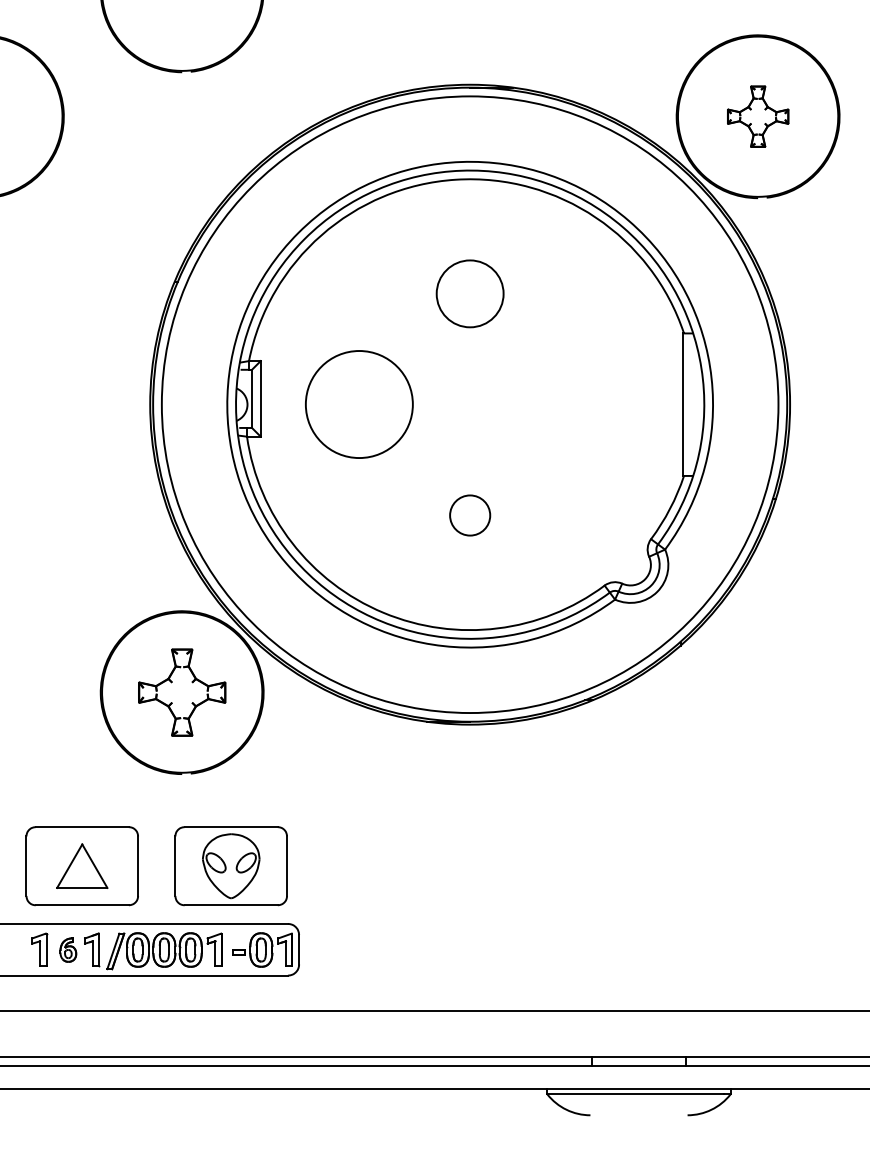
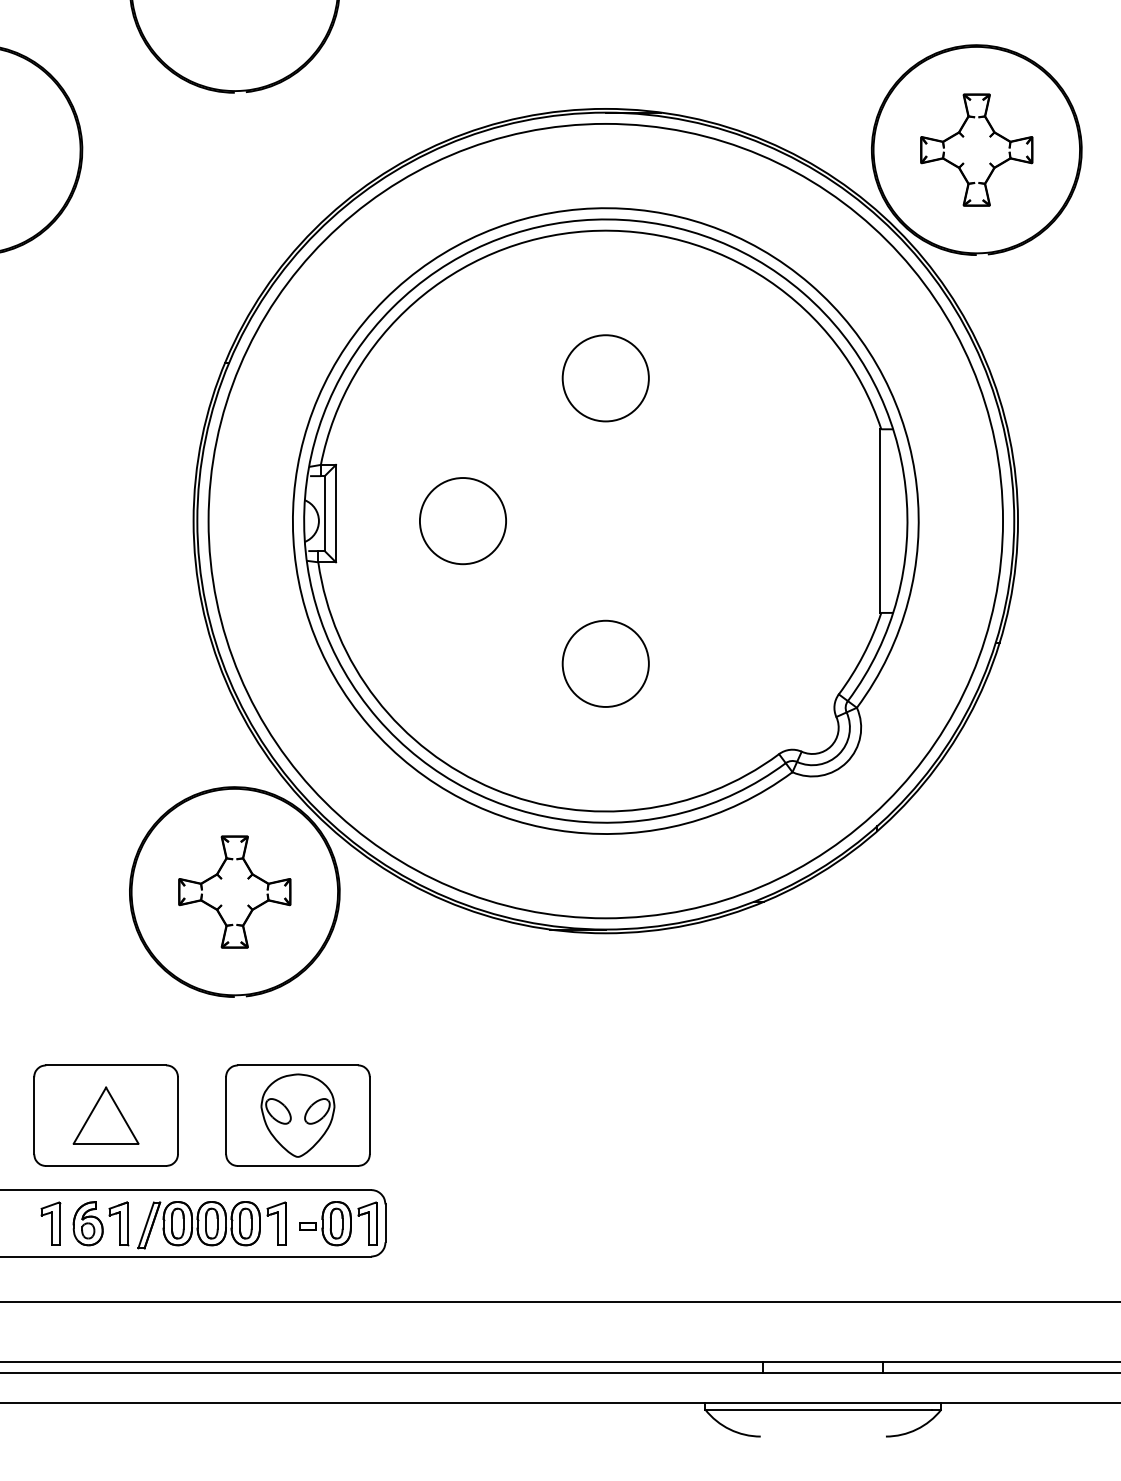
part: (757, 116) -> (976, 149), size x1.43
circle: (358, 405) -> (462, 521), size x0.62
circle: (469, 515) -> (605, 663), size x1.67
part: (67, 949) -> (87, 1223), size x1.43

